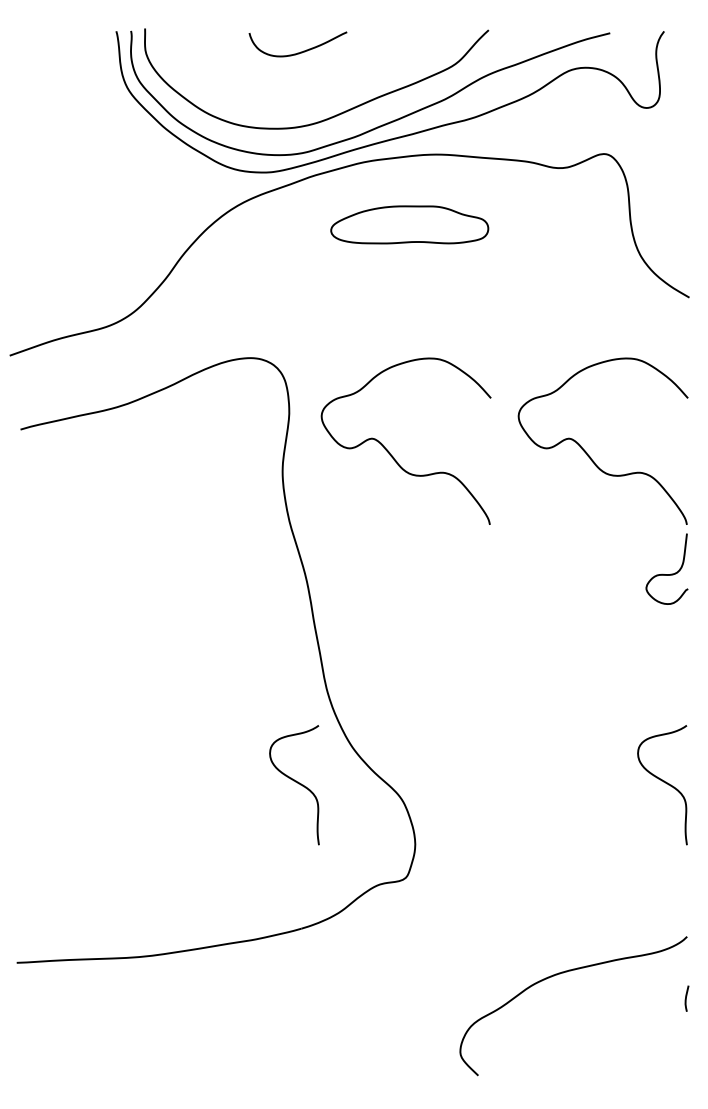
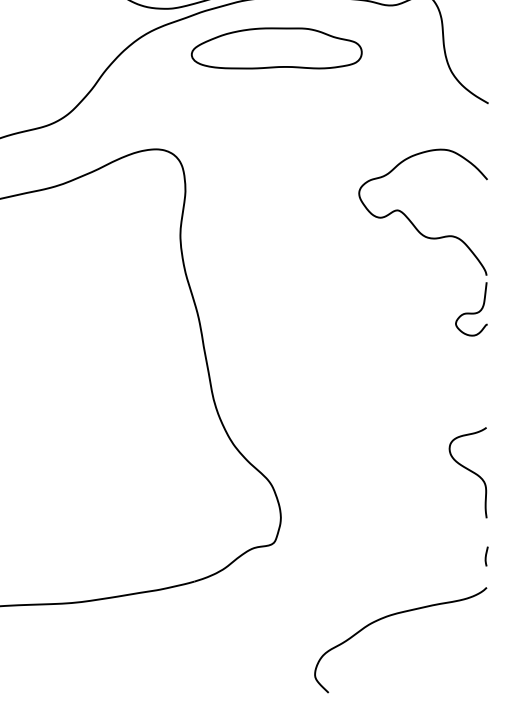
part: (409, 224) -> (276, 48), size x1.43
curve: (389, 451) -> (261, 220), removed
curve: (295, 782) -> (190, 470), removed
curve: (686, 998) -> (486, 556), moved

